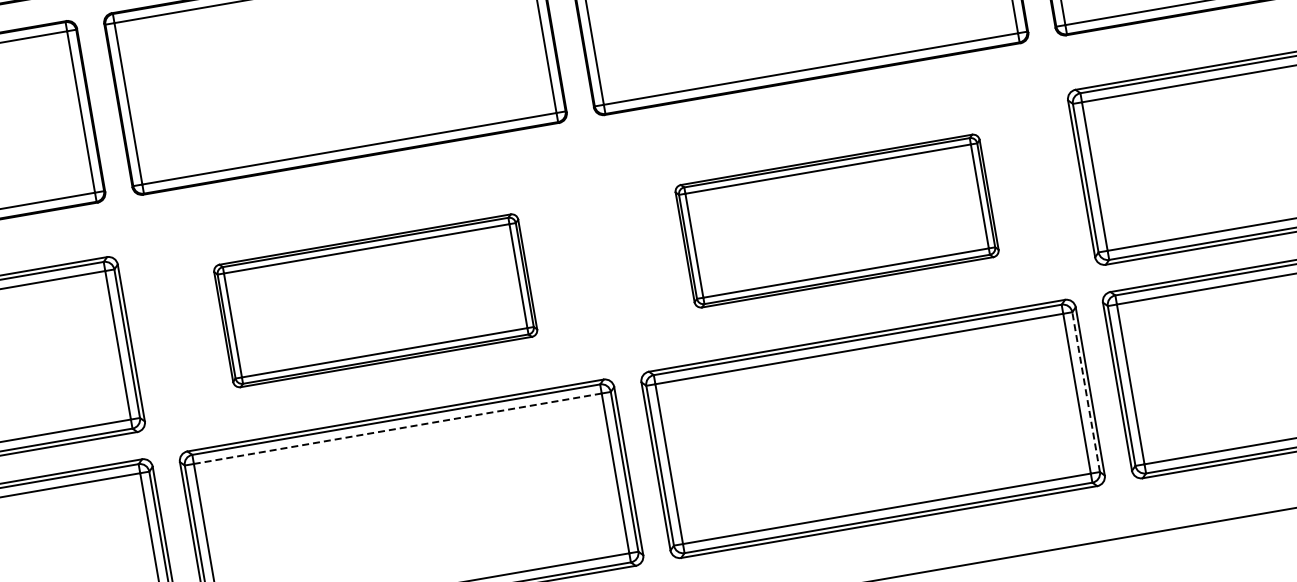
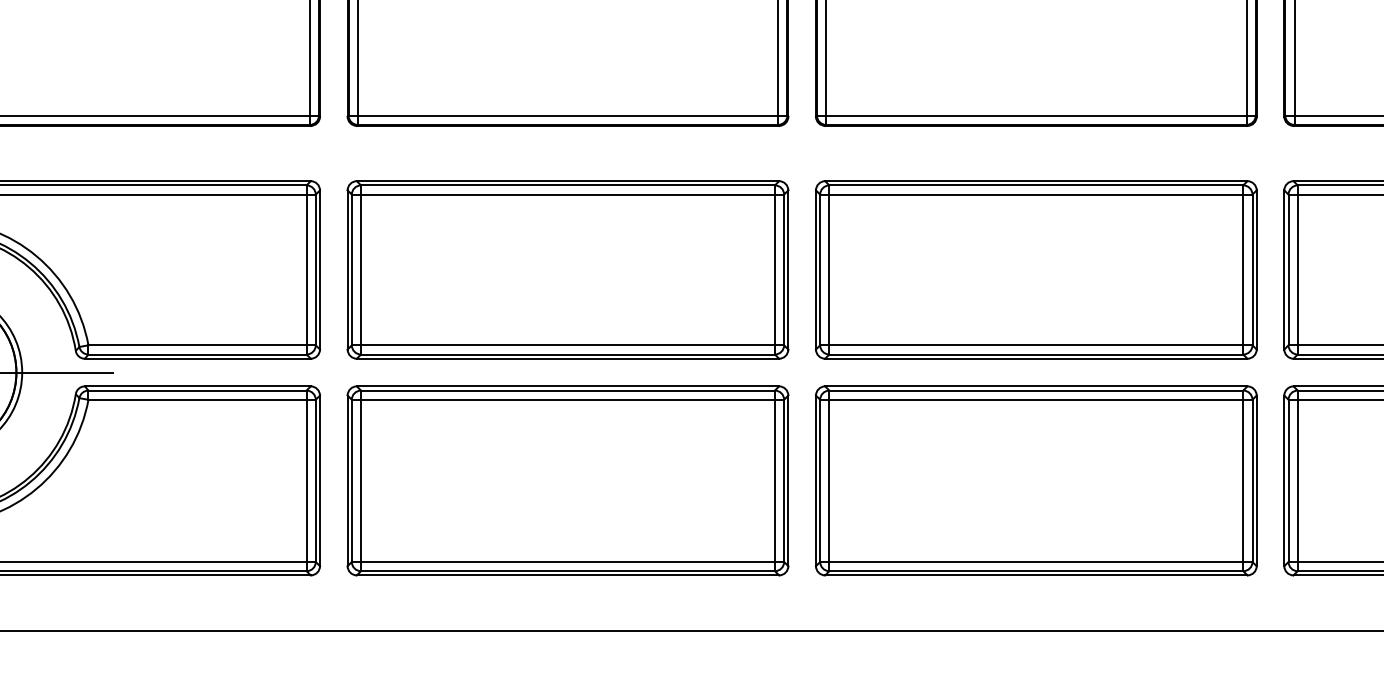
part: (836, 220) -> (1035, 269), size x1.43
part: (375, 300) -> (567, 269), size x1.43
line: (1086, 391) -> (1252, 480), dashed -> solid
line: (398, 428) -> (568, 399), dashed -> solid

